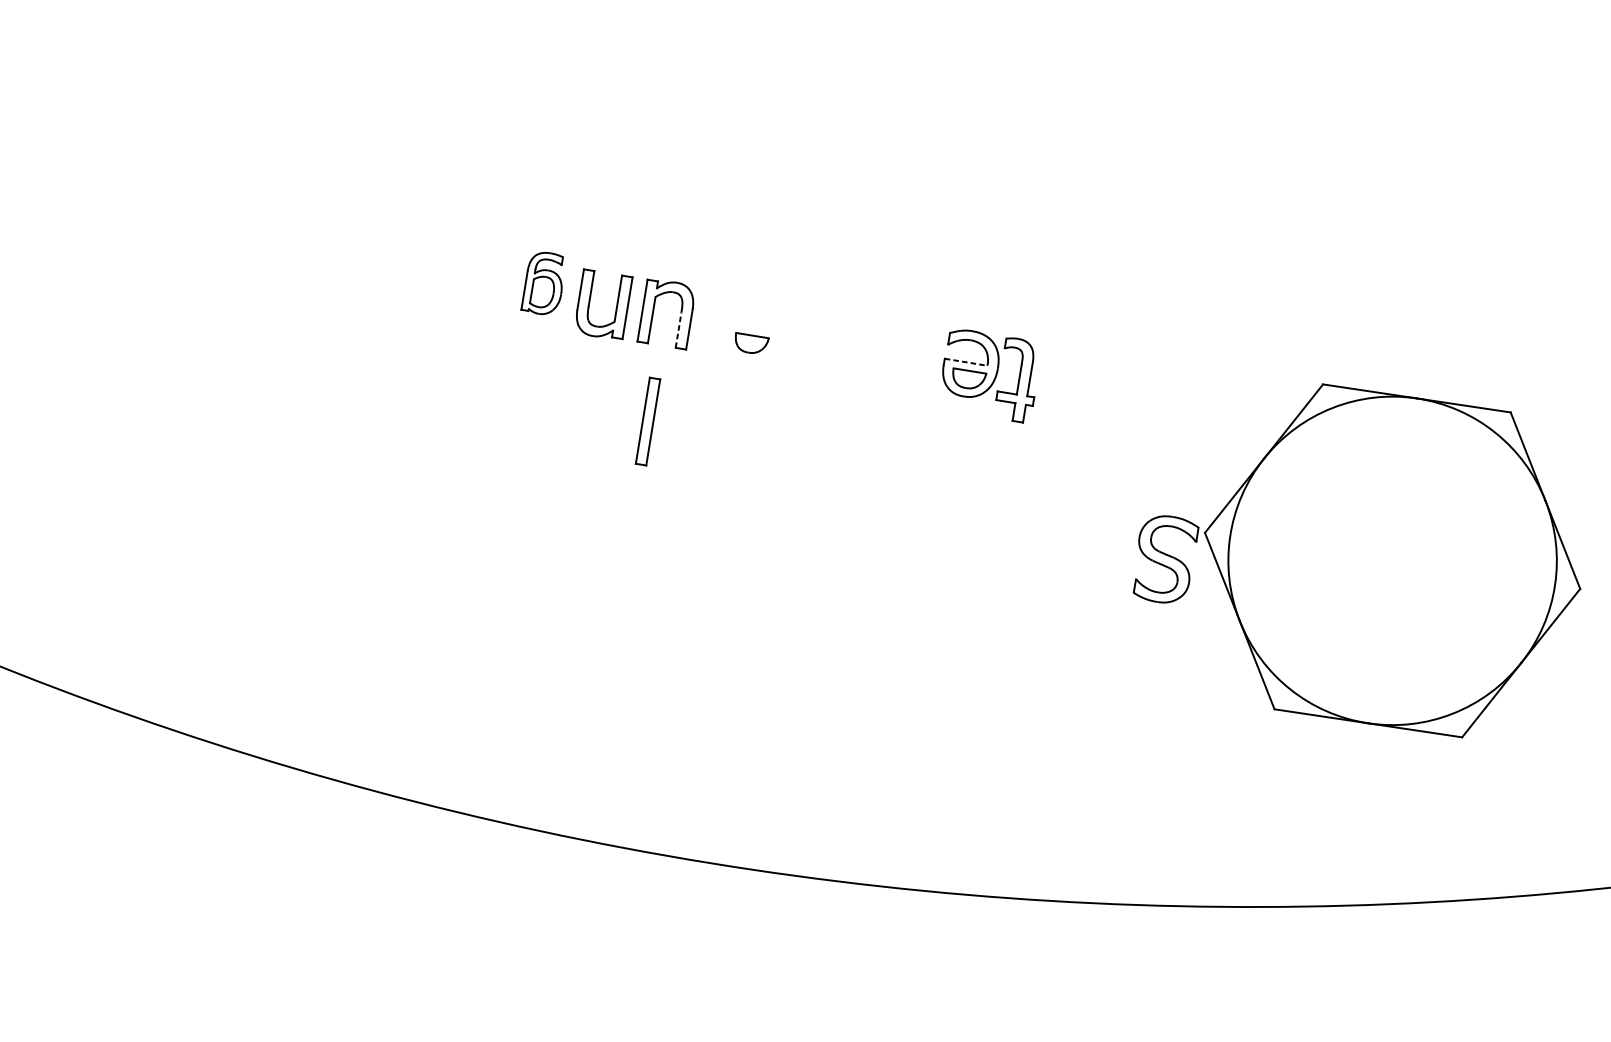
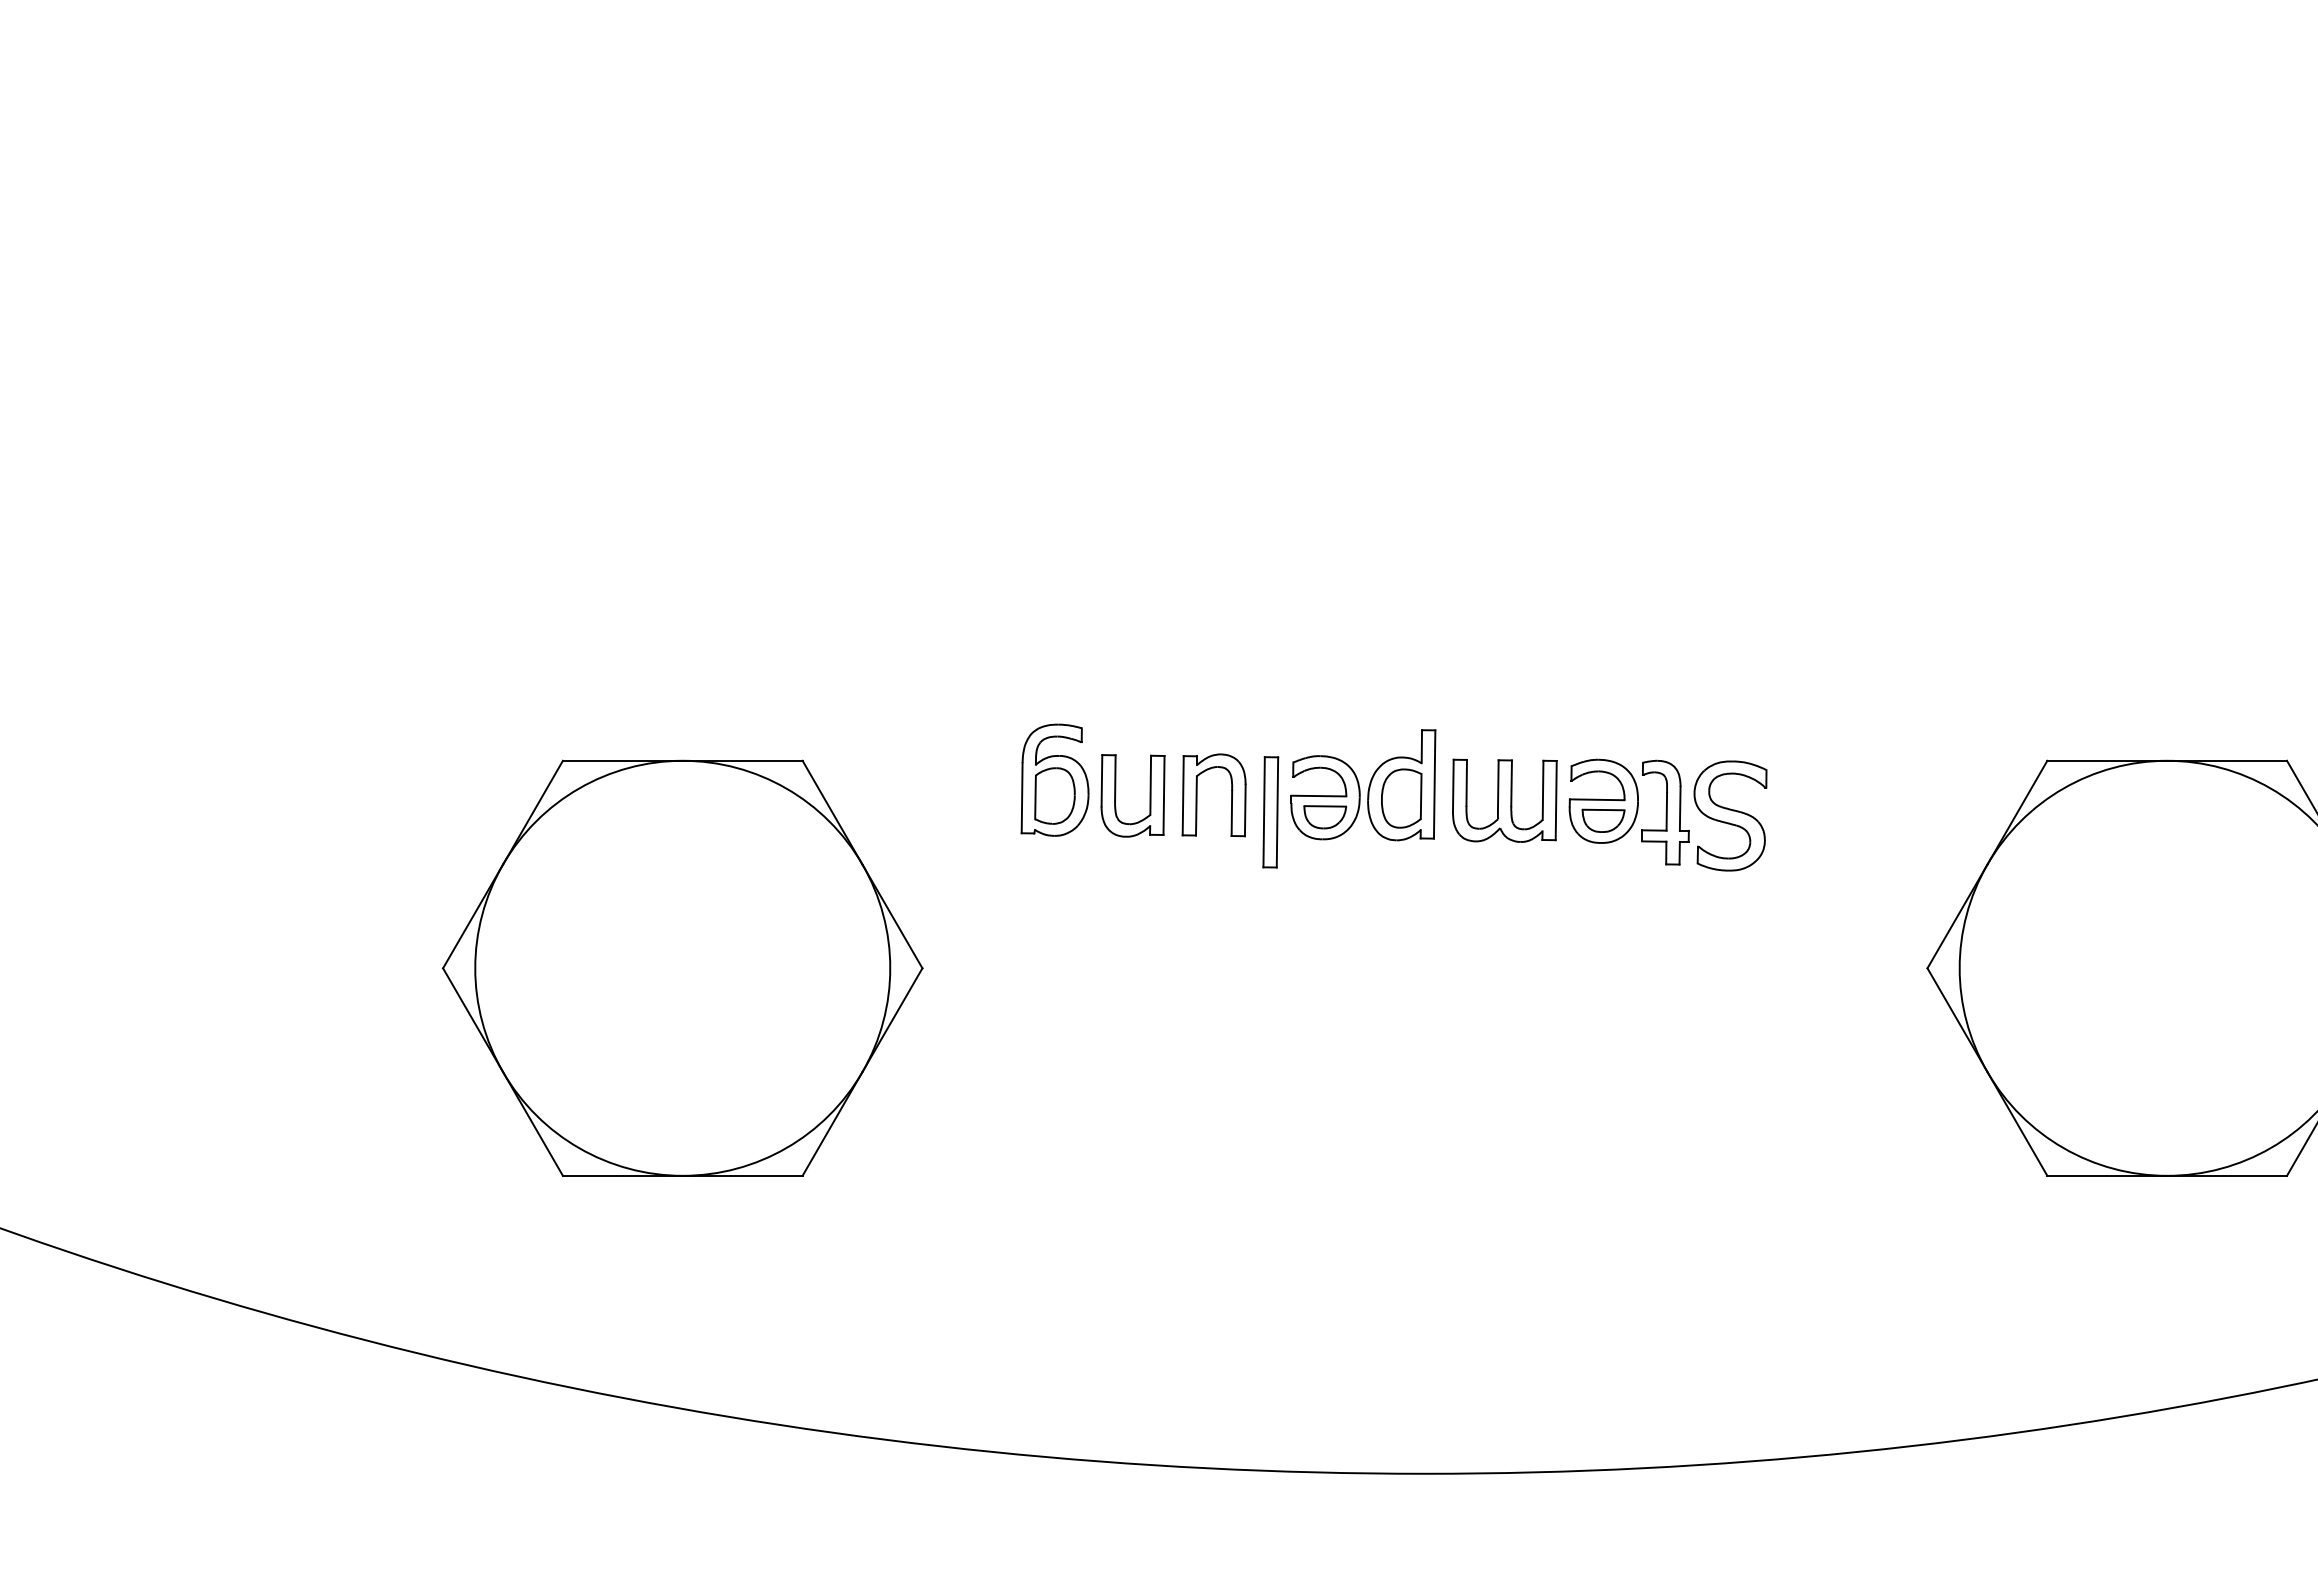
part: (543, 282) -> (1054, 779), size x1.43
part: (784, 323) -> (1363, 785), added
line: (678, 330) -> (1231, 813), dashed -> solid
part: (893, 351) -> (1504, 800), added
line: (966, 362) -> (1597, 799), dashed -> solid
part: (230, 386) -> (682, 967), added
part: (647, 421) -> (1270, 812), moved
part: (1165, 559) -> (1730, 815), moved

